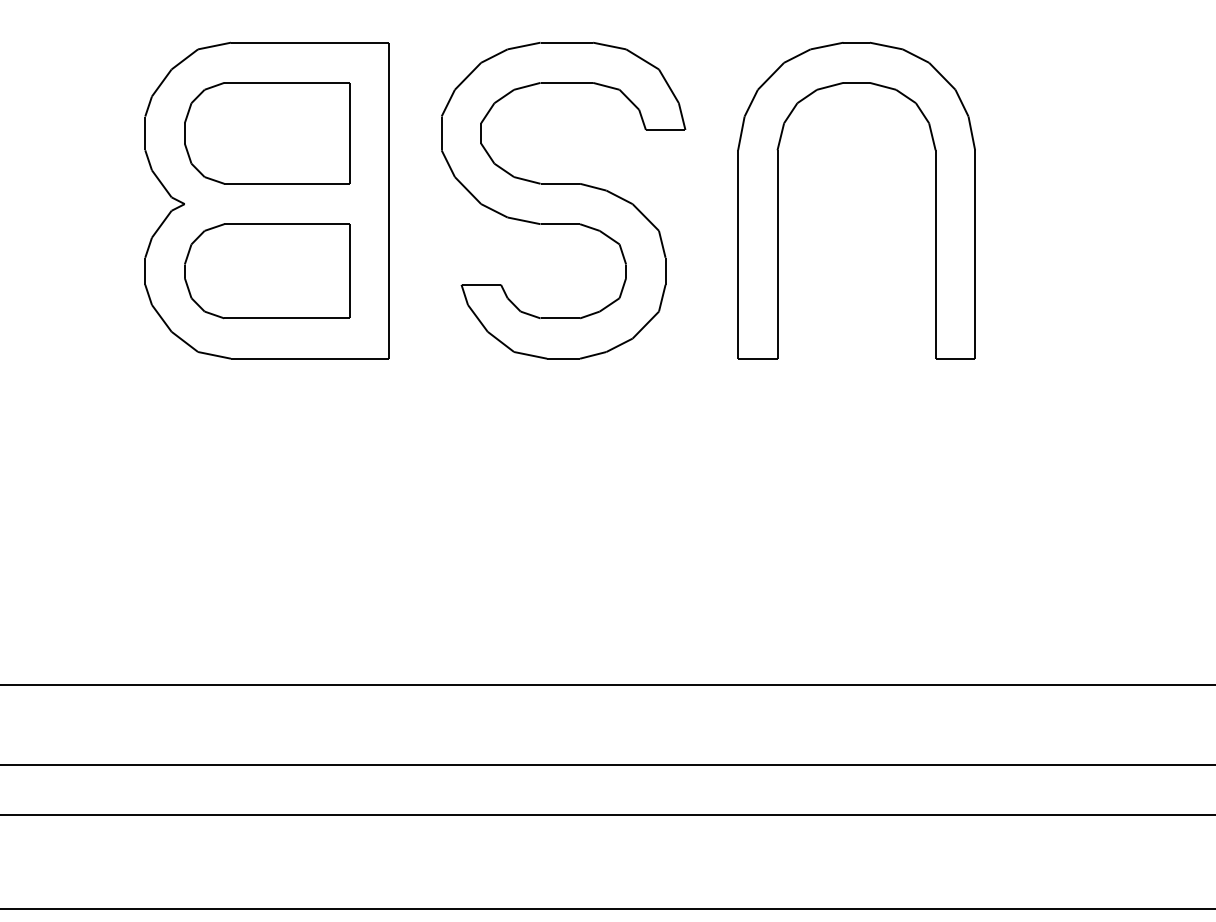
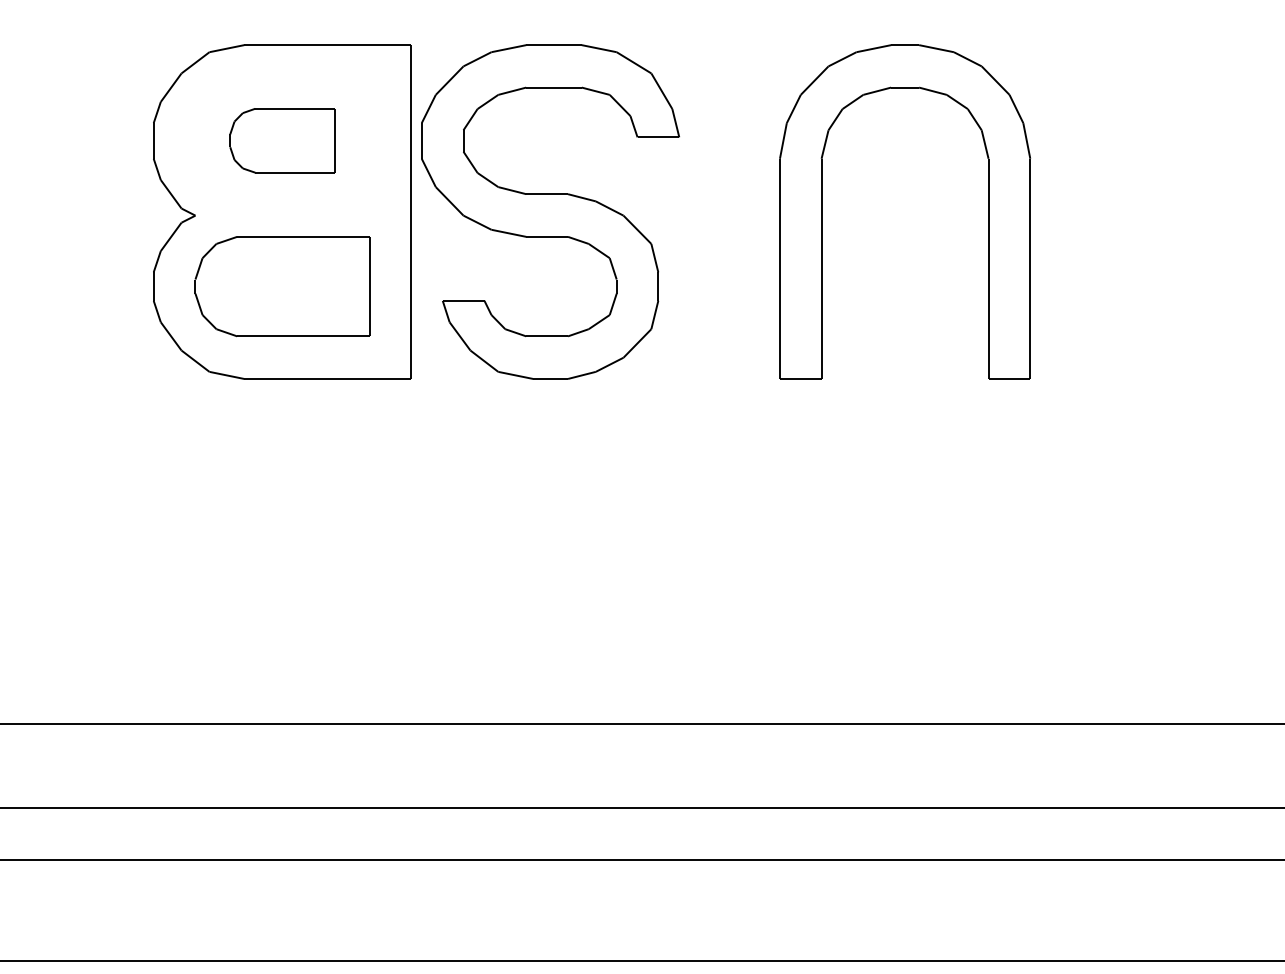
part: (267, 132) -> (282, 140), size x0.6
part: (563, 200) -> (550, 211), moved

